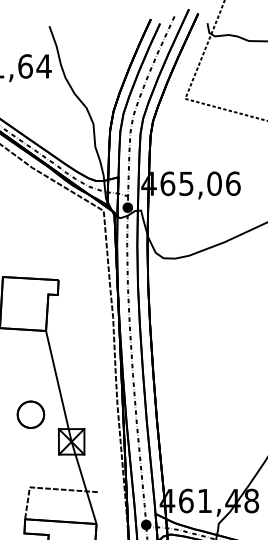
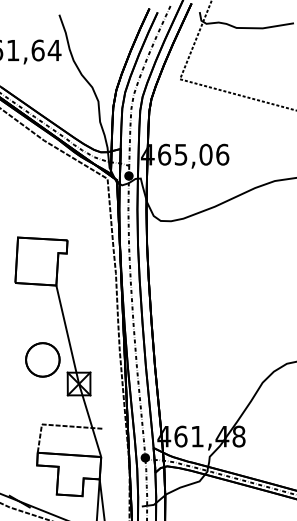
part: (30, 414) -> (42, 359), size x1.43

